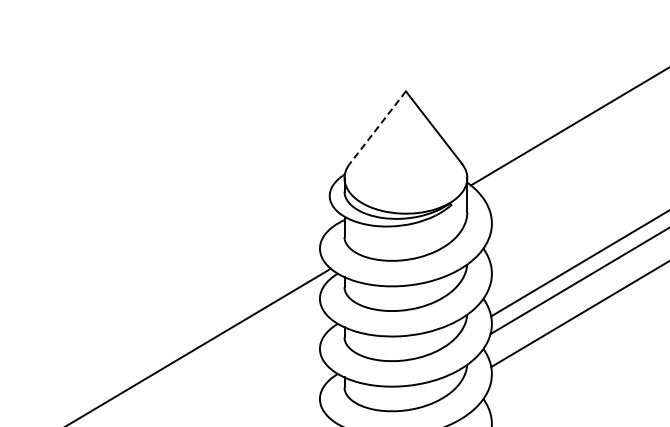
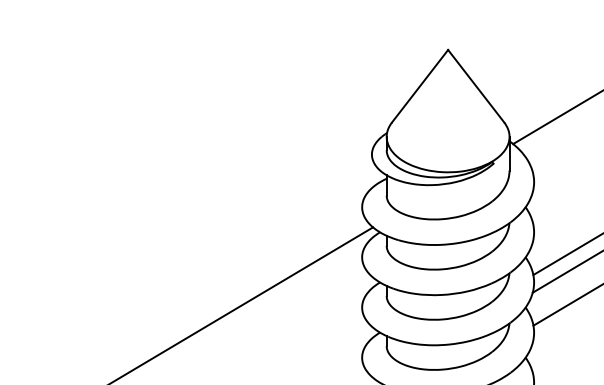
line: (377, 127) -> (419, 86), dashed -> solid

